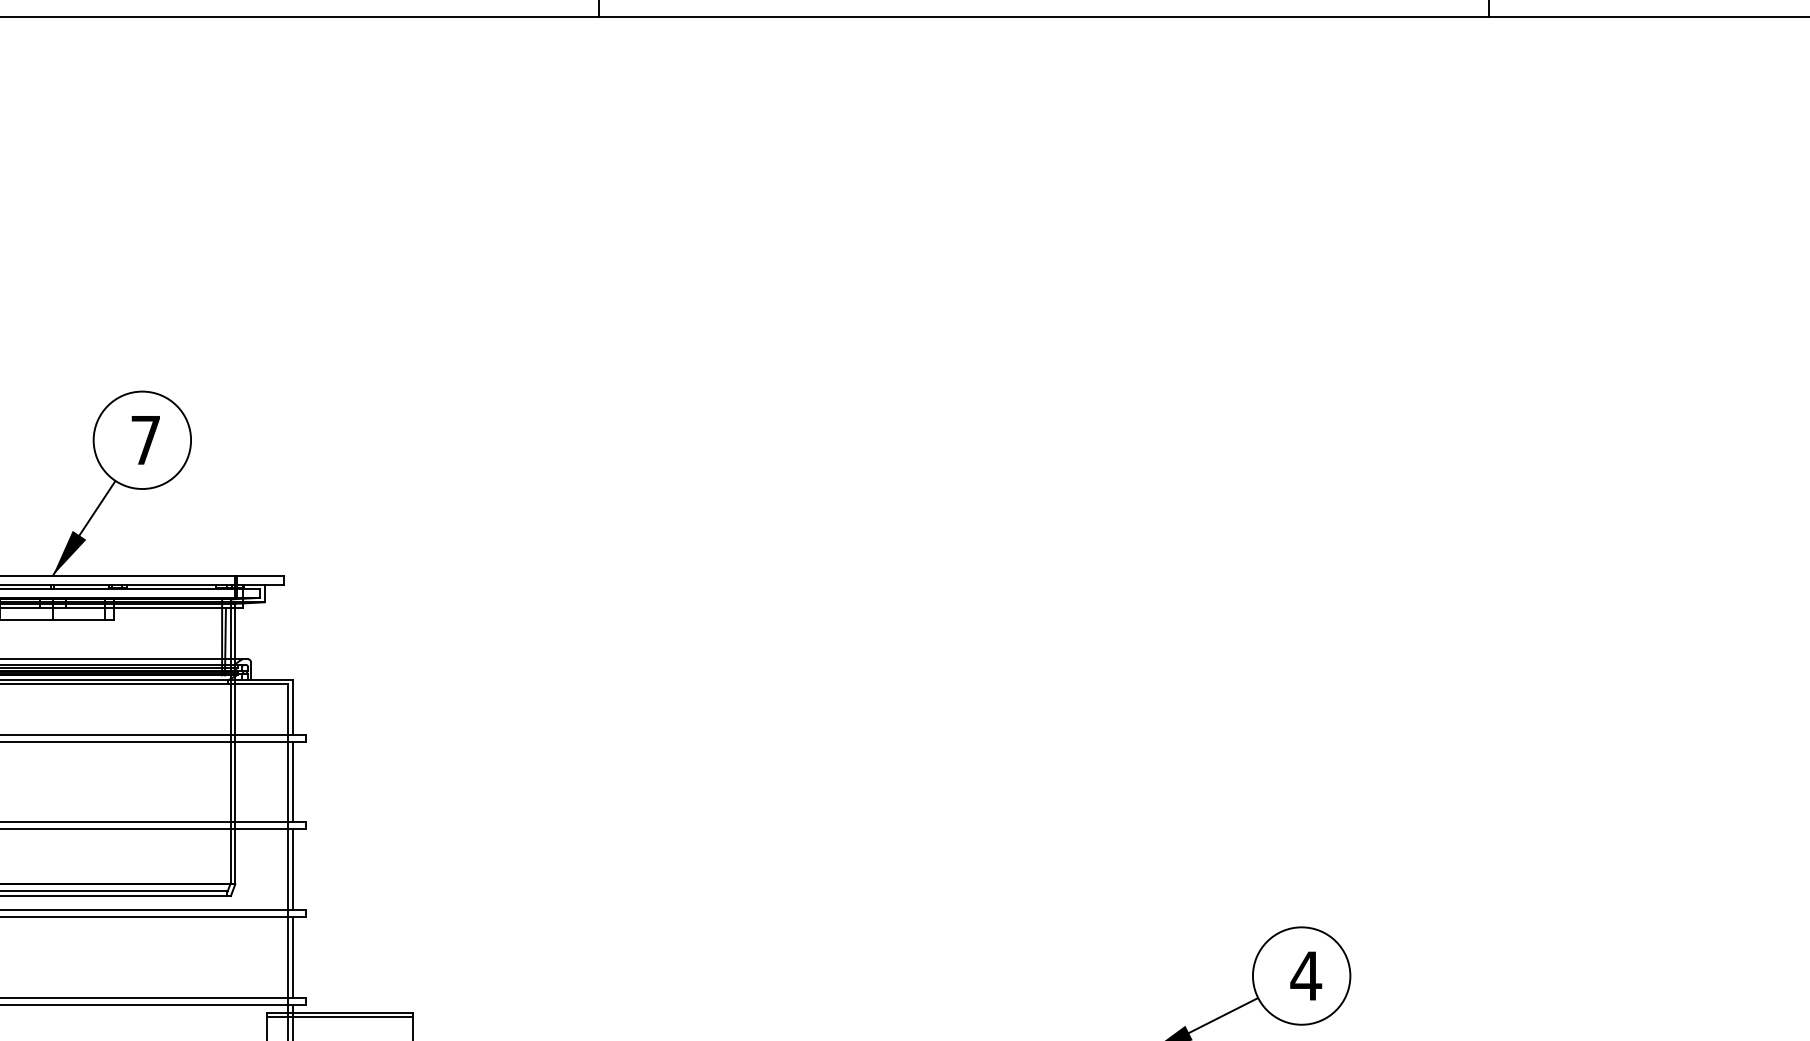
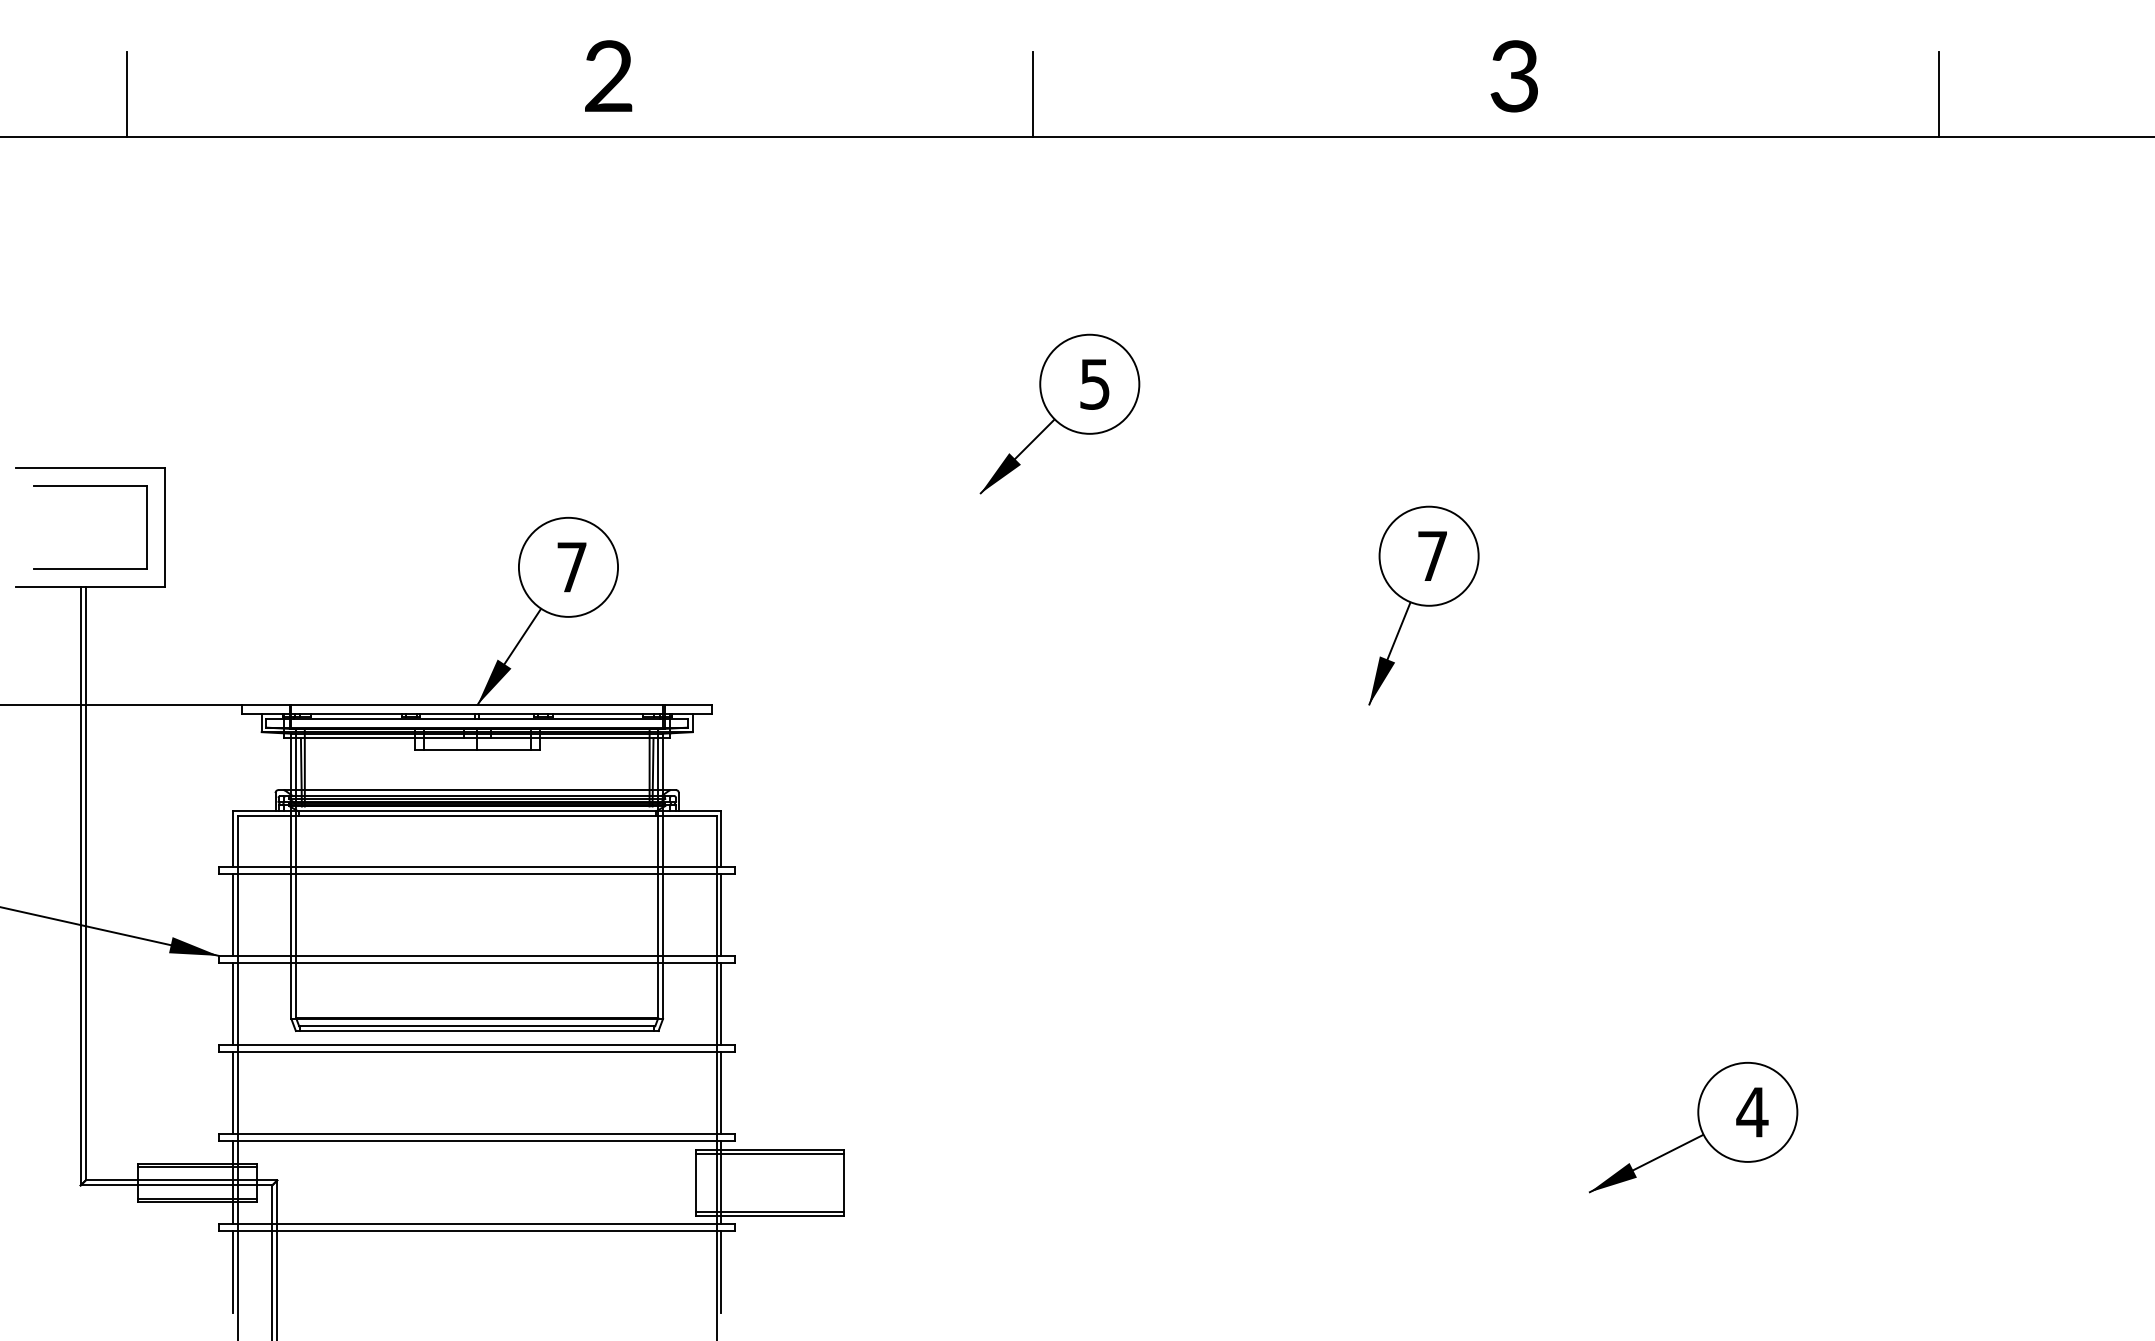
part: (625, 289) -> (1059, 413), added
part: (982, 477) -> (1423, 605), added

